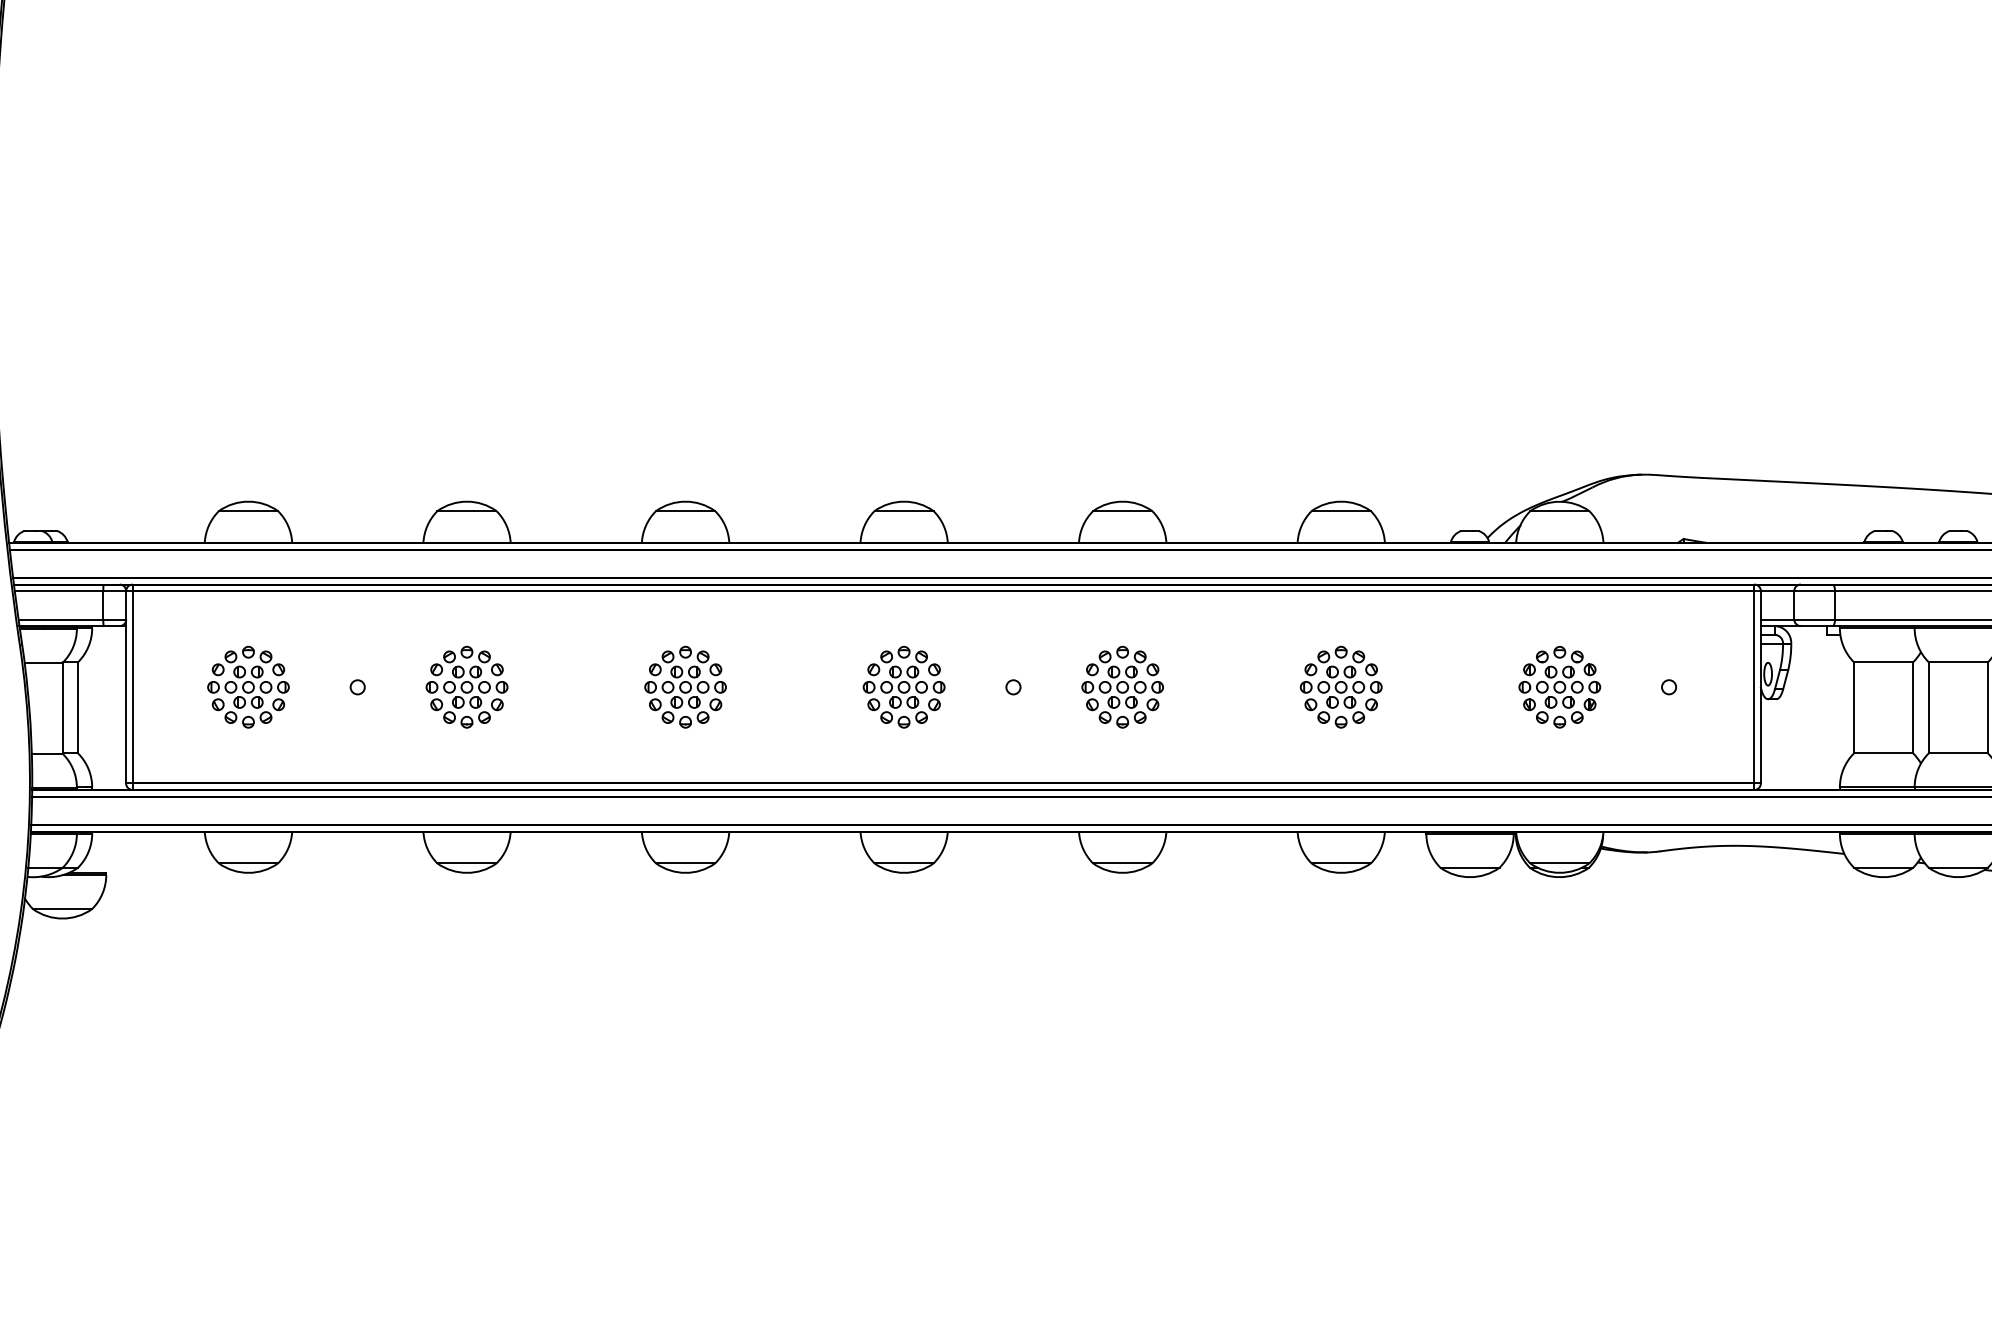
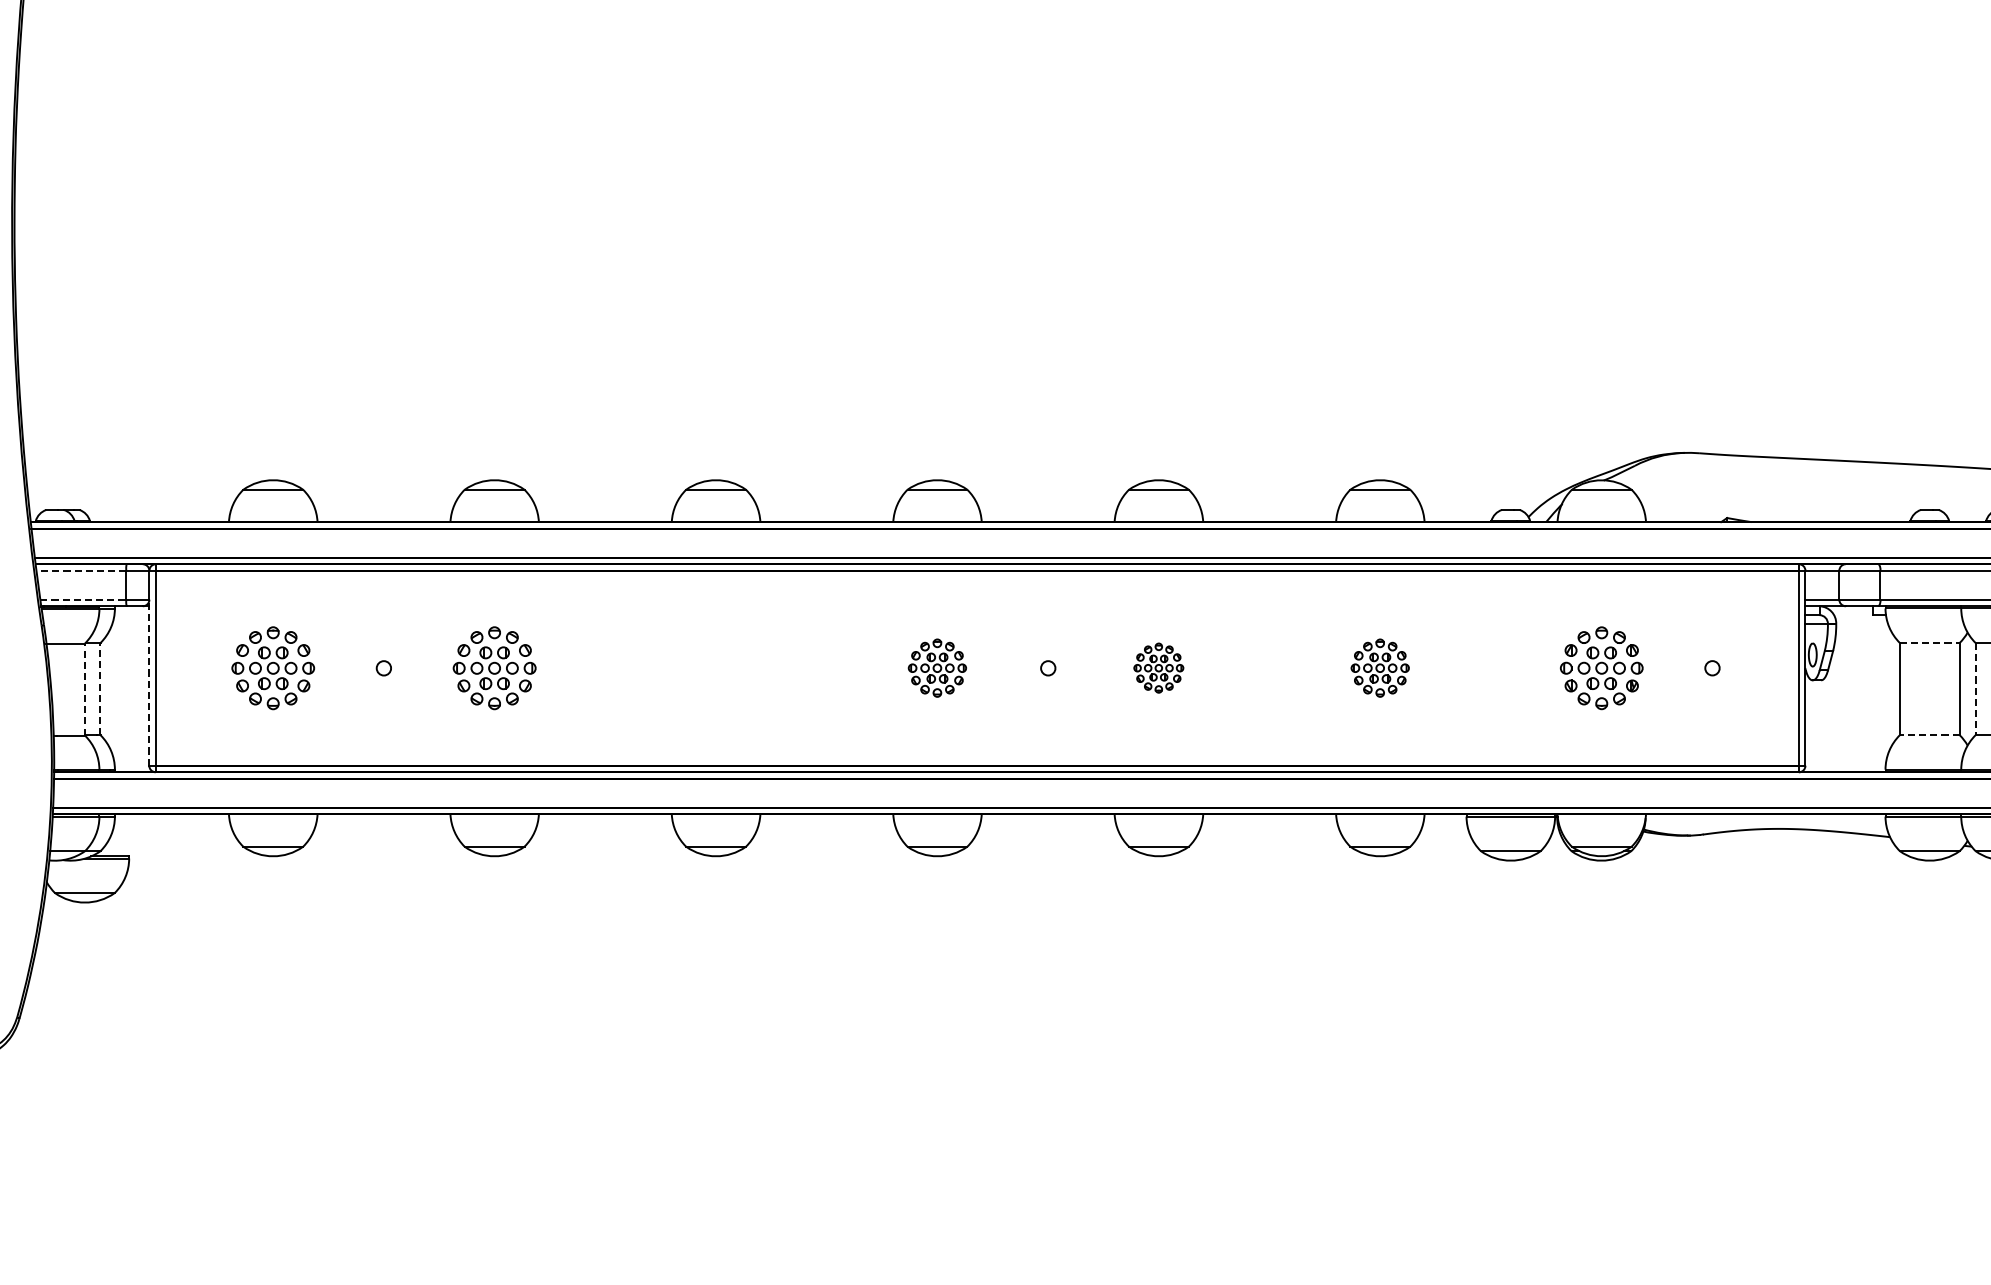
line: (58, 591) -> (80, 571), solid -> dashed
line: (61, 619) -> (83, 599), solid -> dashed
line: (1883, 662) -> (1929, 643), solid -> dashed
part: (685, 686) -> (715, 667), removed
part: (903, 686) -> (936, 667), size x0.7
part: (1122, 686) -> (1158, 667), size x0.6
part: (1340, 686) -> (1379, 667), size x0.7
line: (126, 701) -> (149, 682), solid -> dashed
line: (62, 707) -> (84, 688), solid -> dashed
line: (77, 707) -> (100, 688), solid -> dashed
line: (1928, 708) -> (1975, 689), solid -> dashed
line: (1883, 753) -> (1929, 735), solid -> dashed

